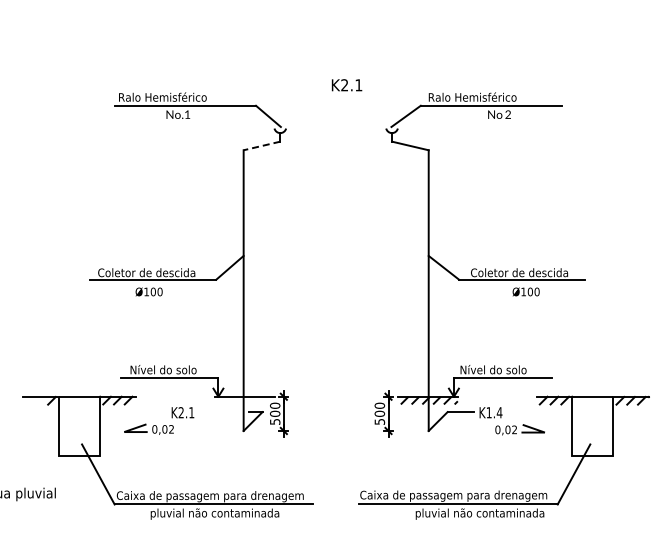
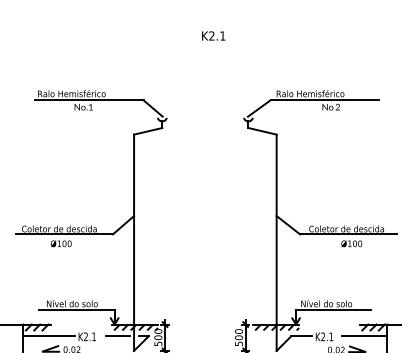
text: (346, 85) -> (213, 36), moved
line: (261, 145) -> (147, 130), dashed -> solid
hatch: (244, 400) -> (134, 327), added
line: (133, 412) -> (49, 336), added
line: (222, 412) -> (117, 336), added
text: (494, 412) -> (327, 336), K1.4 -> K2.1
line: (542, 412) -> (364, 336), added

